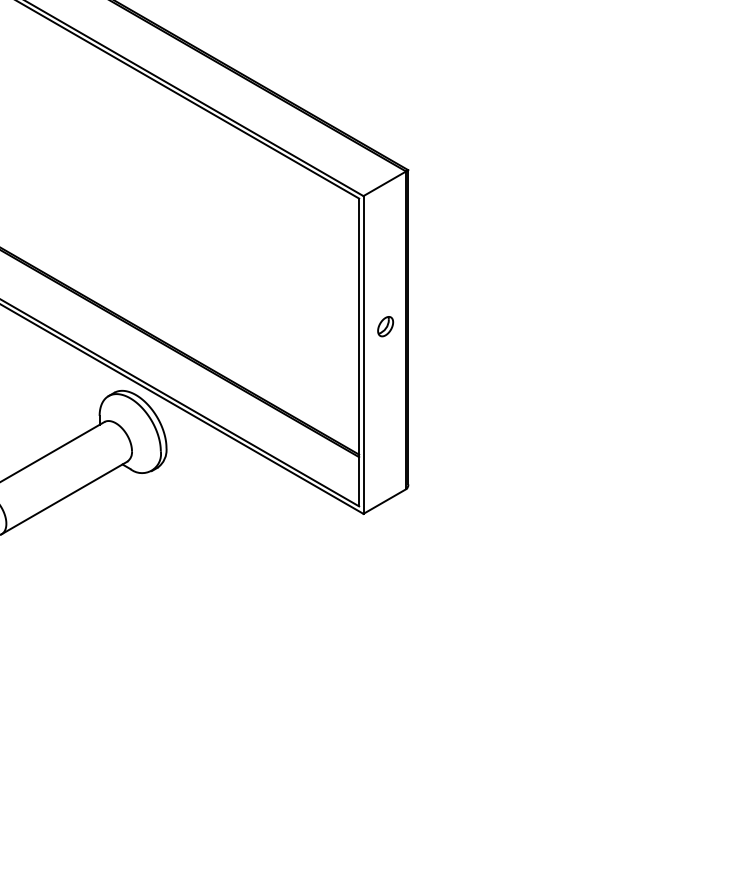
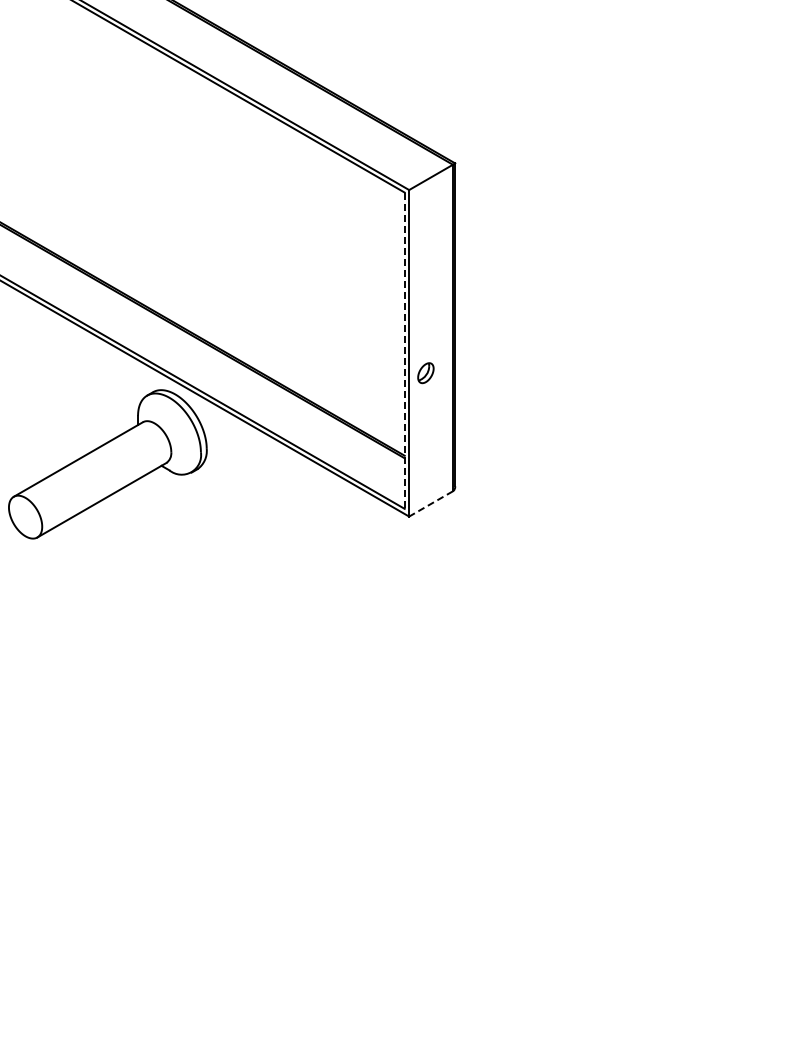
part: (385, 326) -> (425, 373), moved
line: (358, 353) -> (404, 351), solid -> dashed
line: (384, 502) -> (430, 504), solid -> dashed

